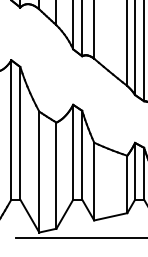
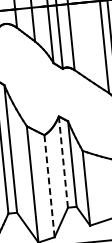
line: (73, 151) -> (63, 161), solid -> dashed
line: (56, 175) -> (49, 186), solid -> dashed

